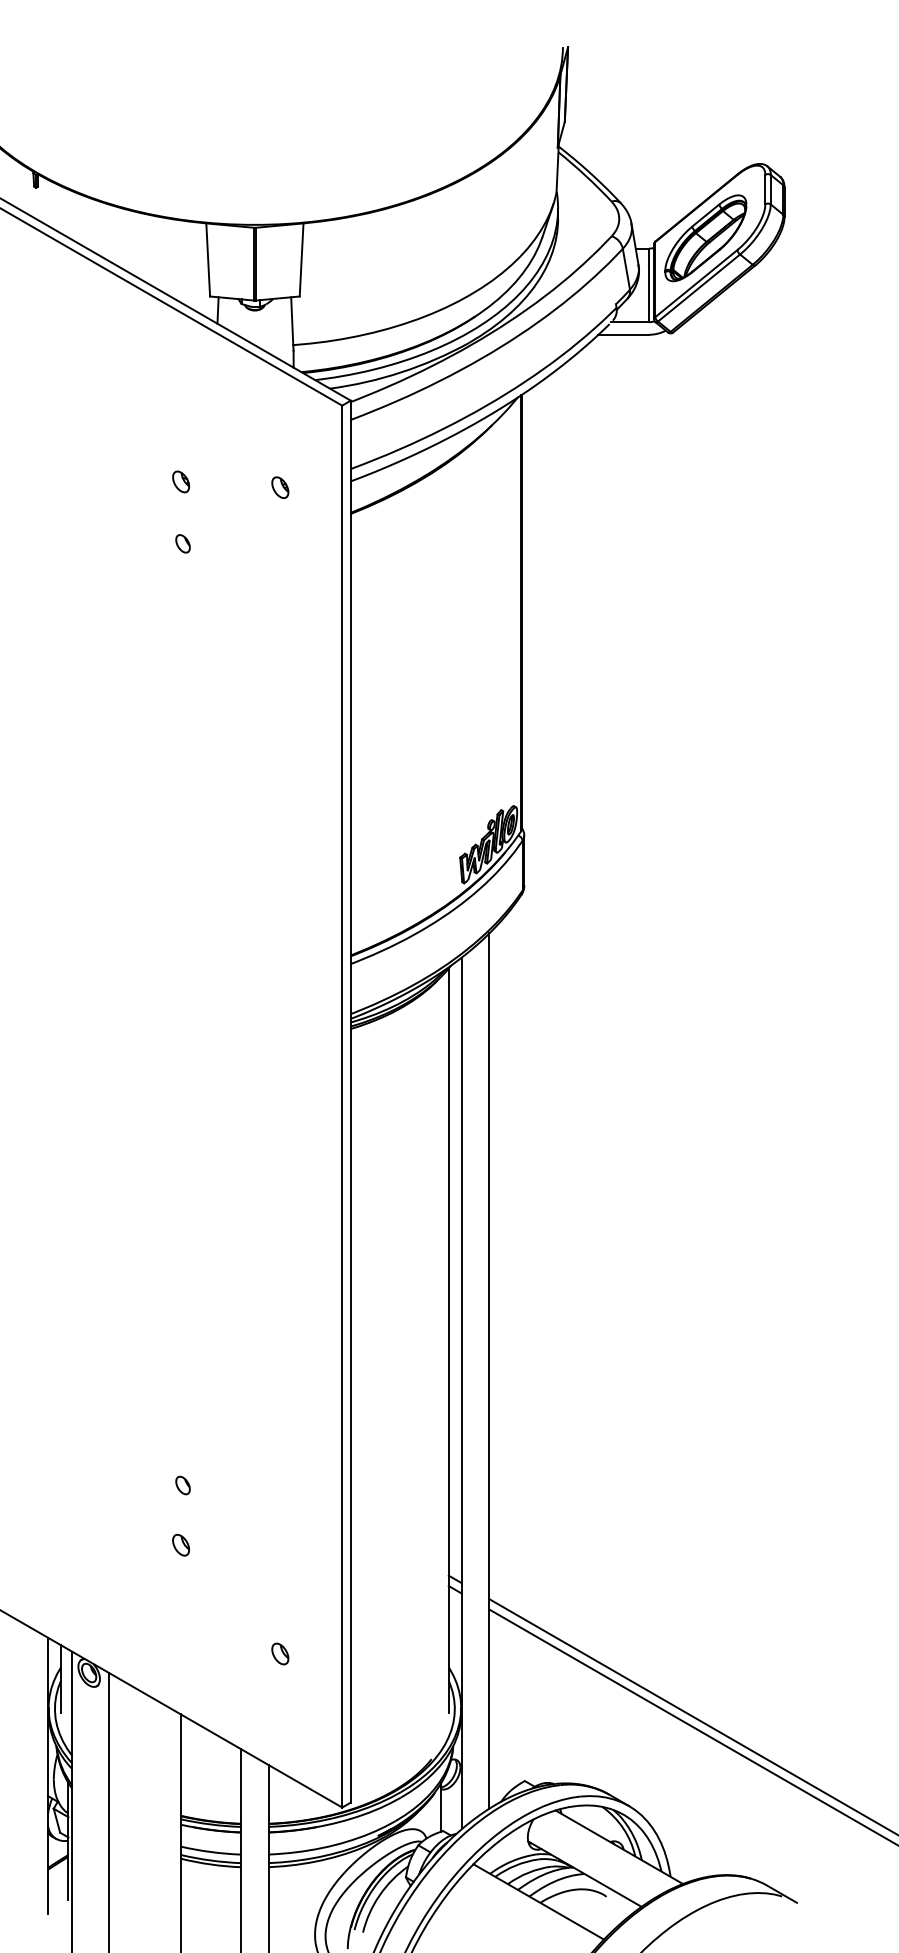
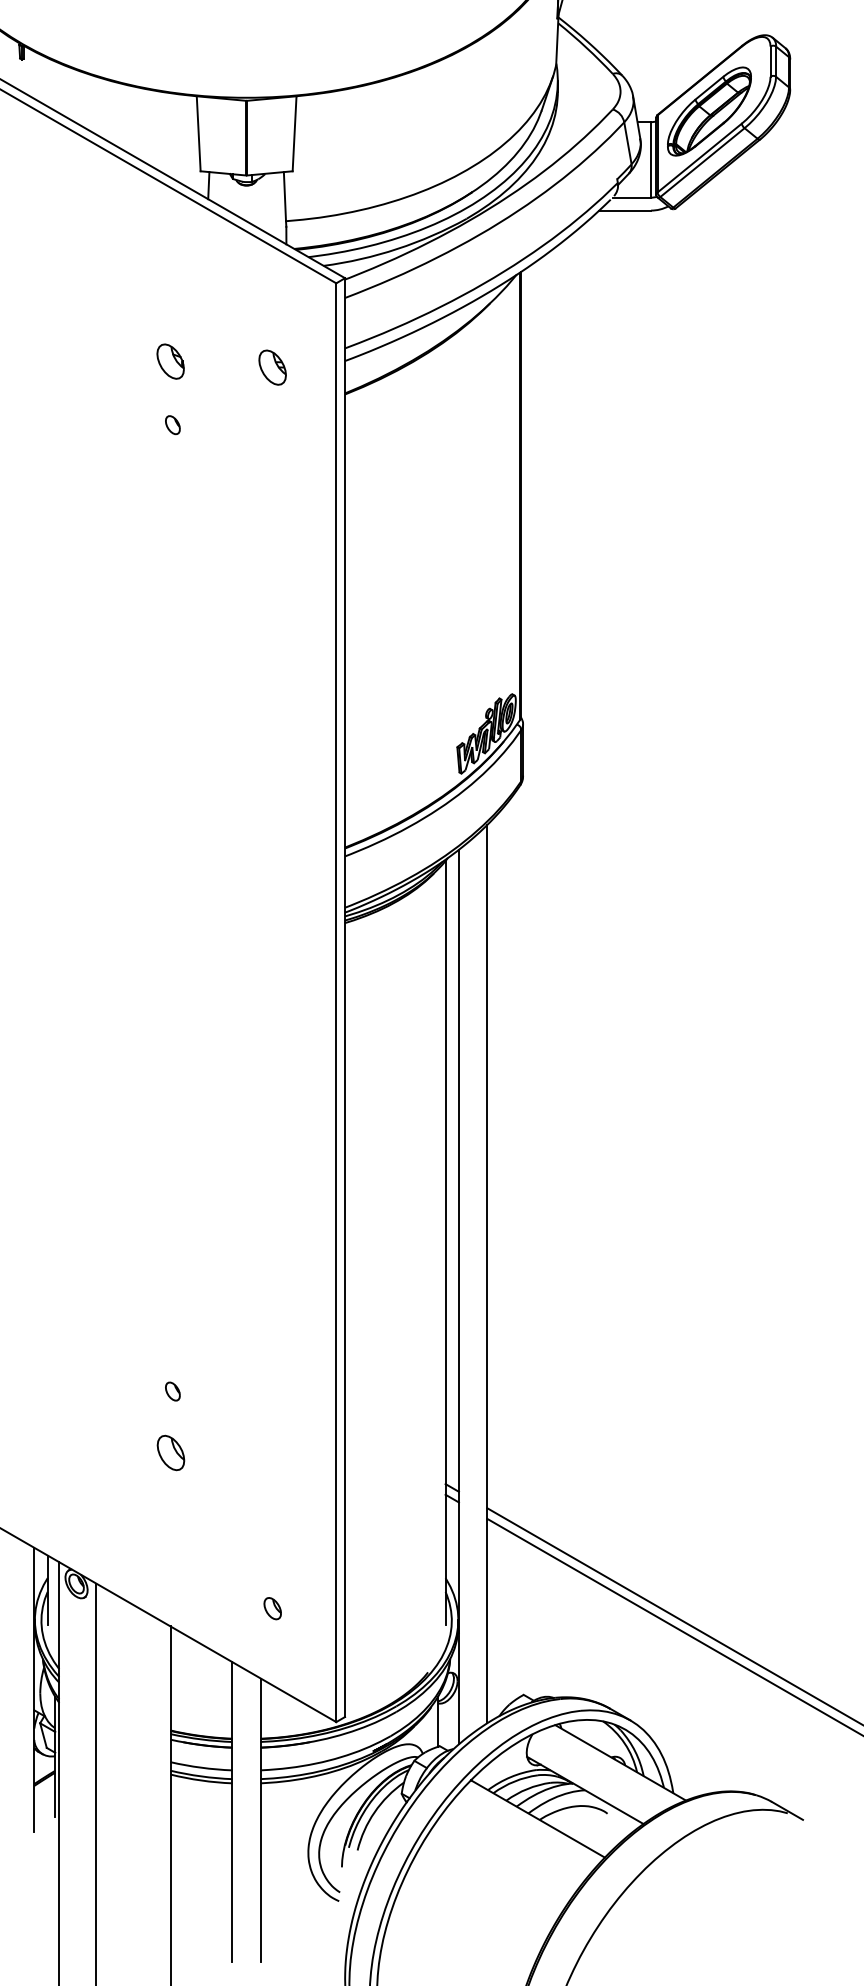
part: (181, 481) -> (171, 361), size x1.6
part: (280, 487) -> (272, 367), size x1.6
part: (180, 1544) -> (170, 1452), size x1.6
part: (280, 1653) -> (272, 1608), moved

